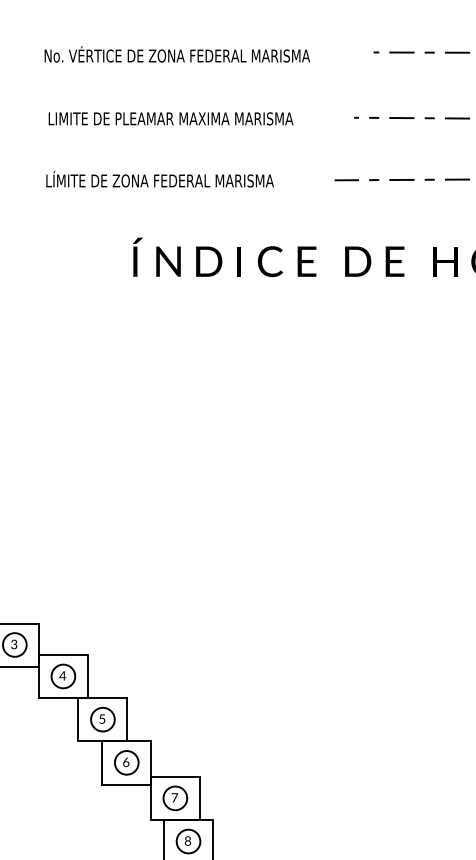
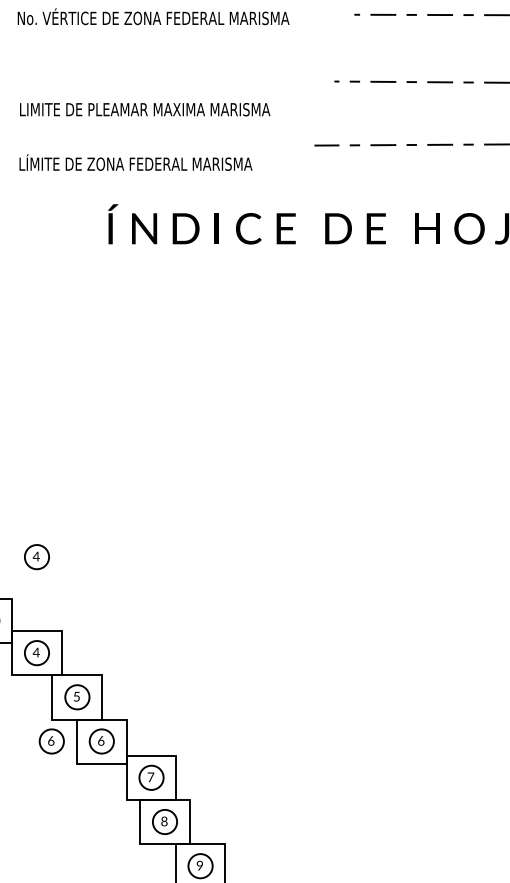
text: (171, 118) -> (145, 109), moved
text: (159, 179) -> (135, 162), moved
part: (62, 582) -> (36, 557), added
part: (77, 762) -> (51, 741), added

